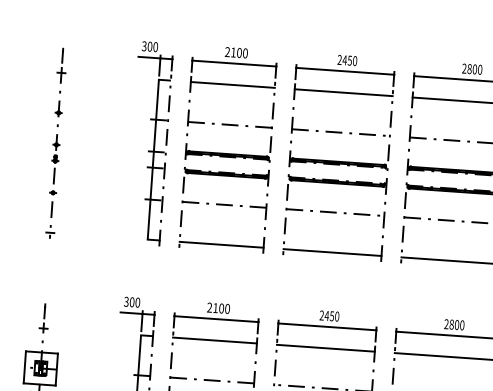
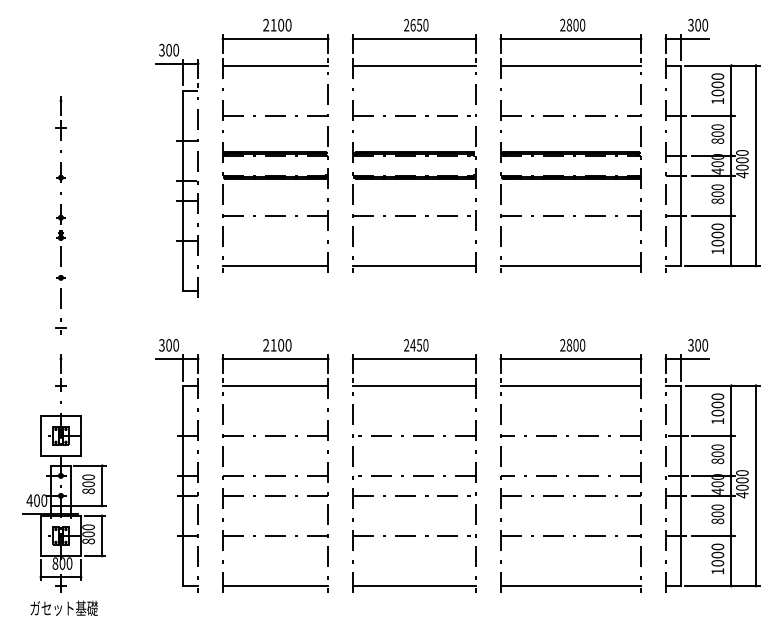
text: (344, 59) -> (412, 24), 2450 -> 2650
part: (56, 143) -> (60, 215), moved
part: (150, 143) -> (177, 170), moved

